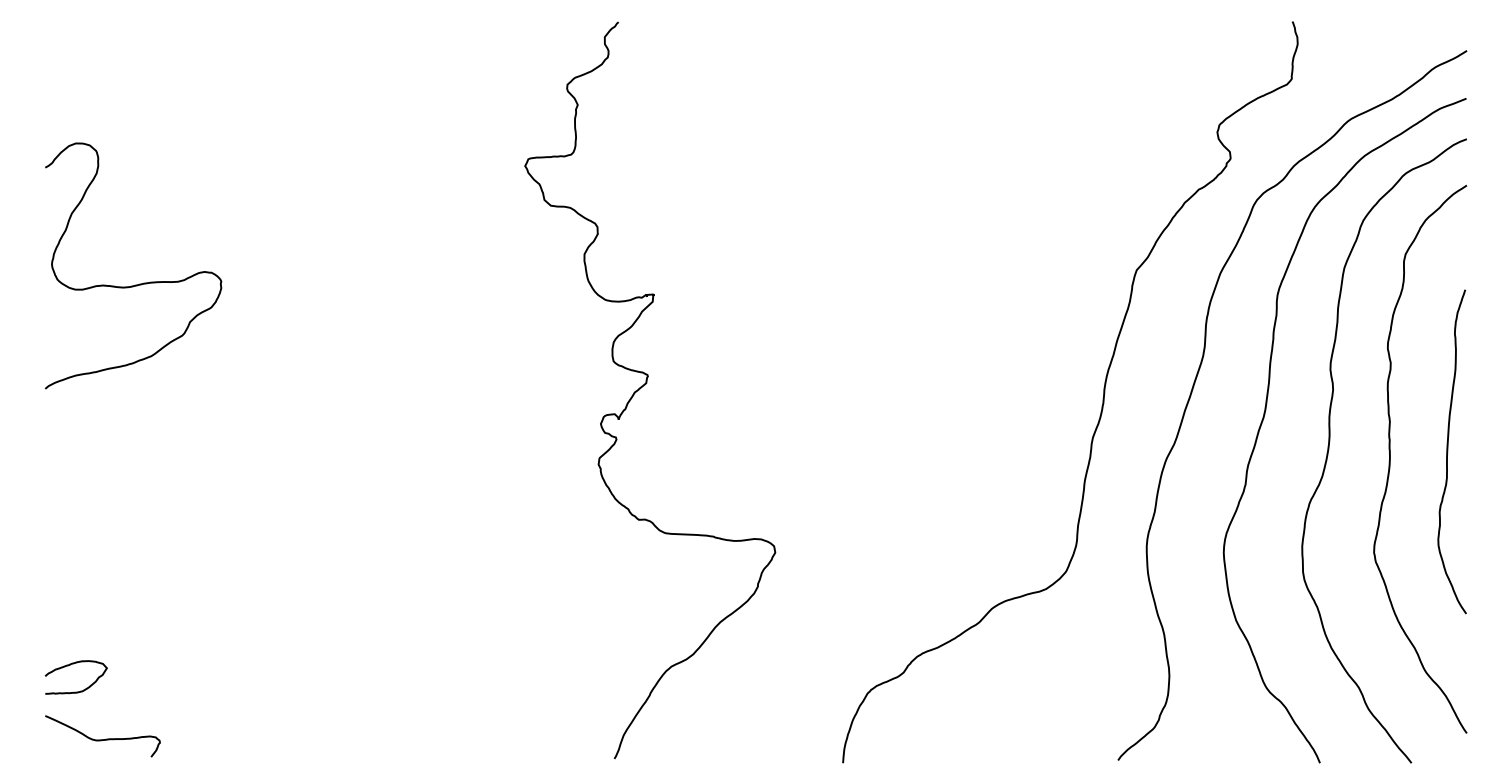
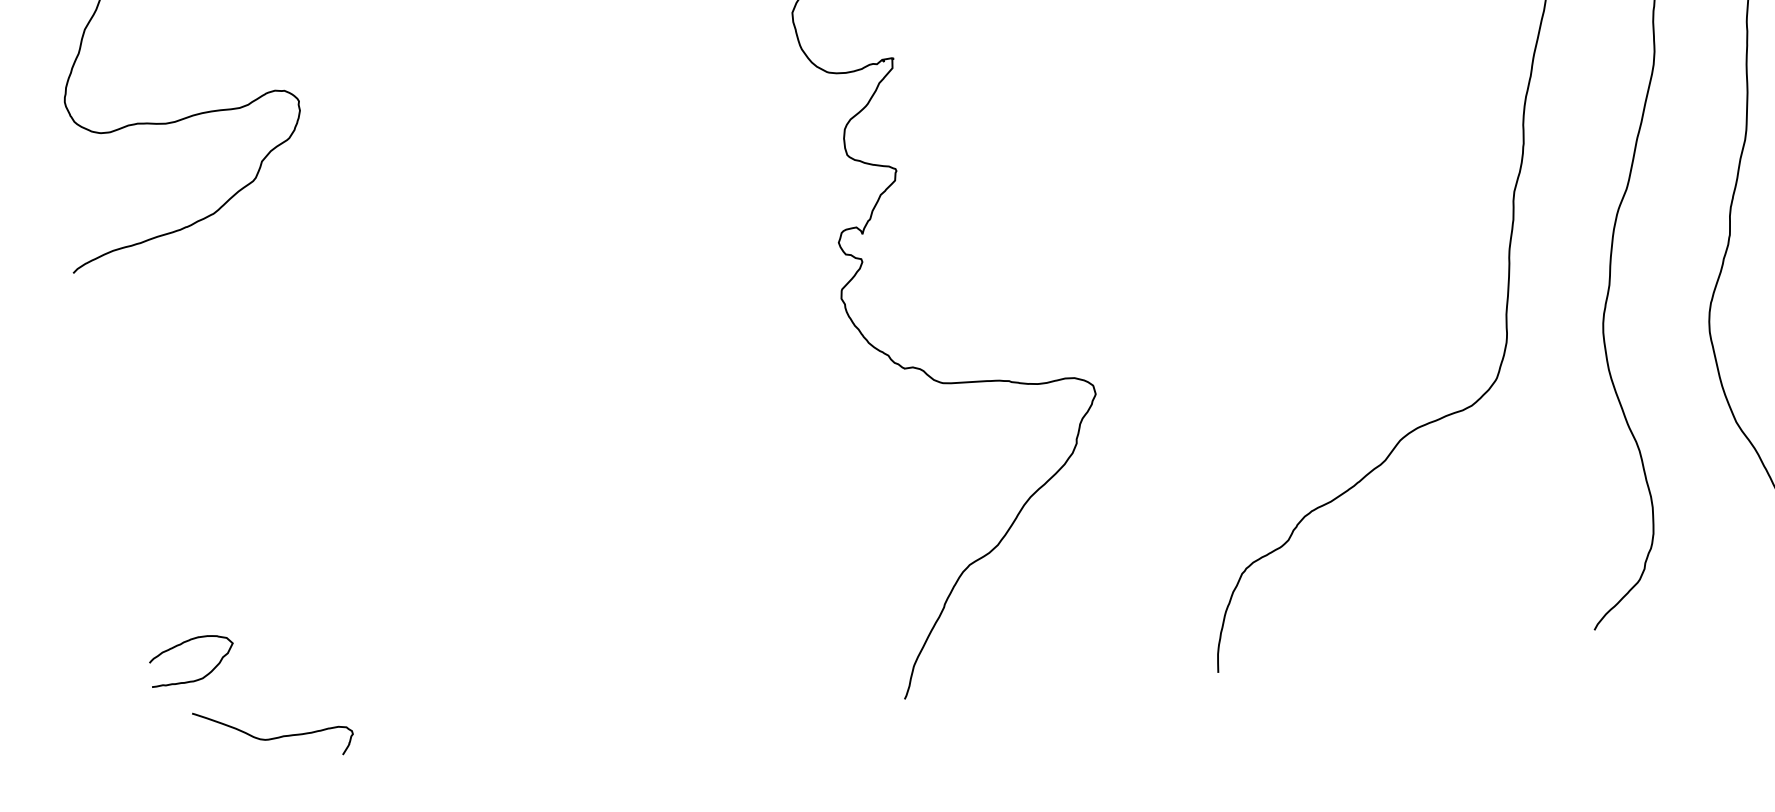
curve: (70, 665) -> (182, 644), moved
curve: (102, 739) -> (273, 737), moved

